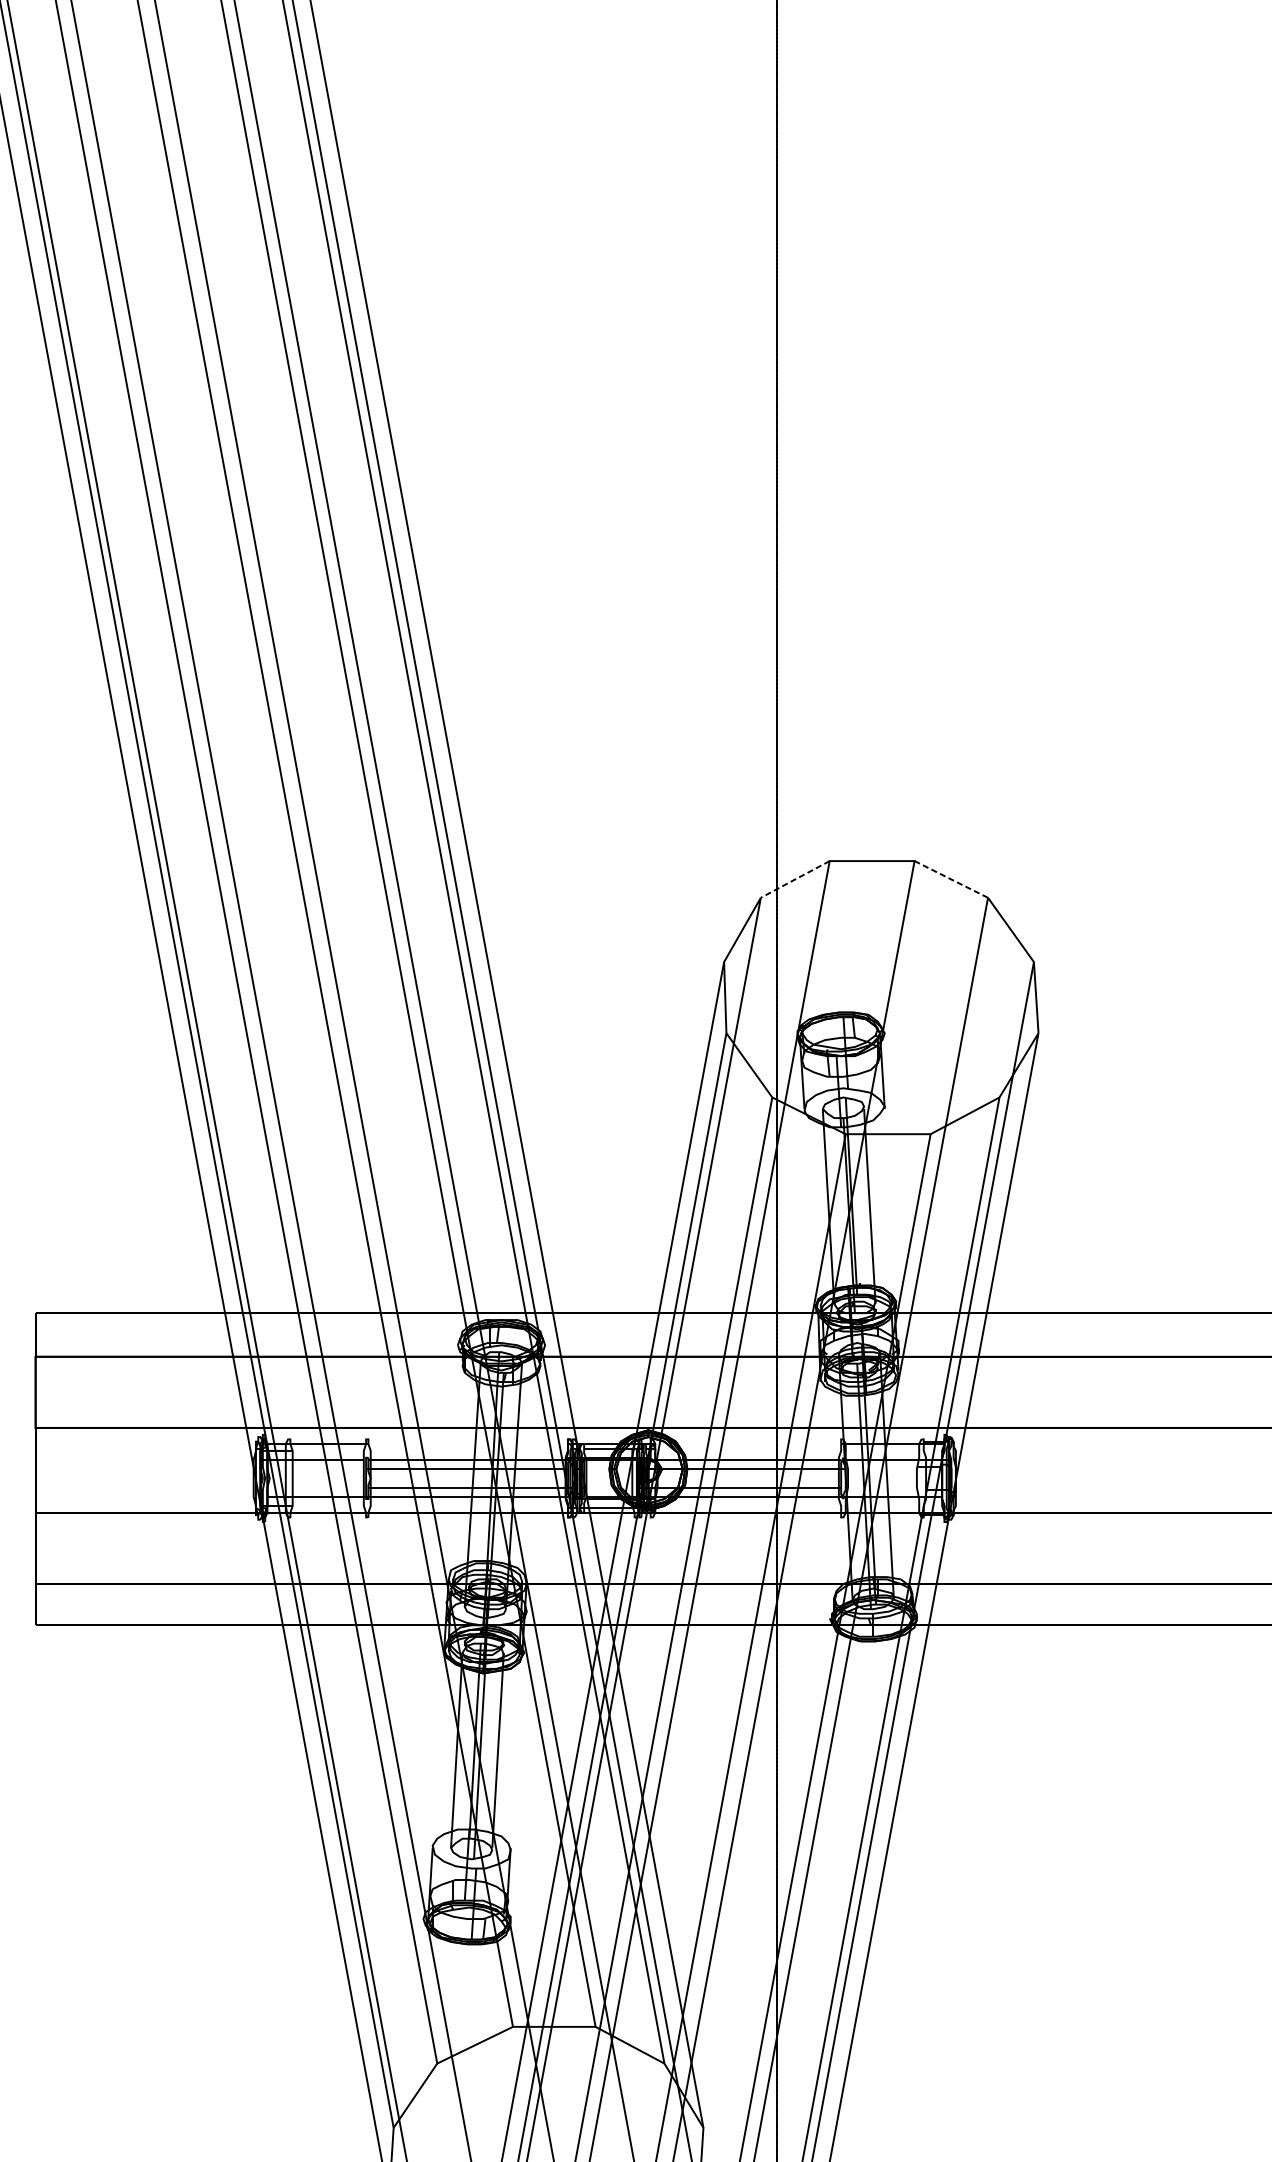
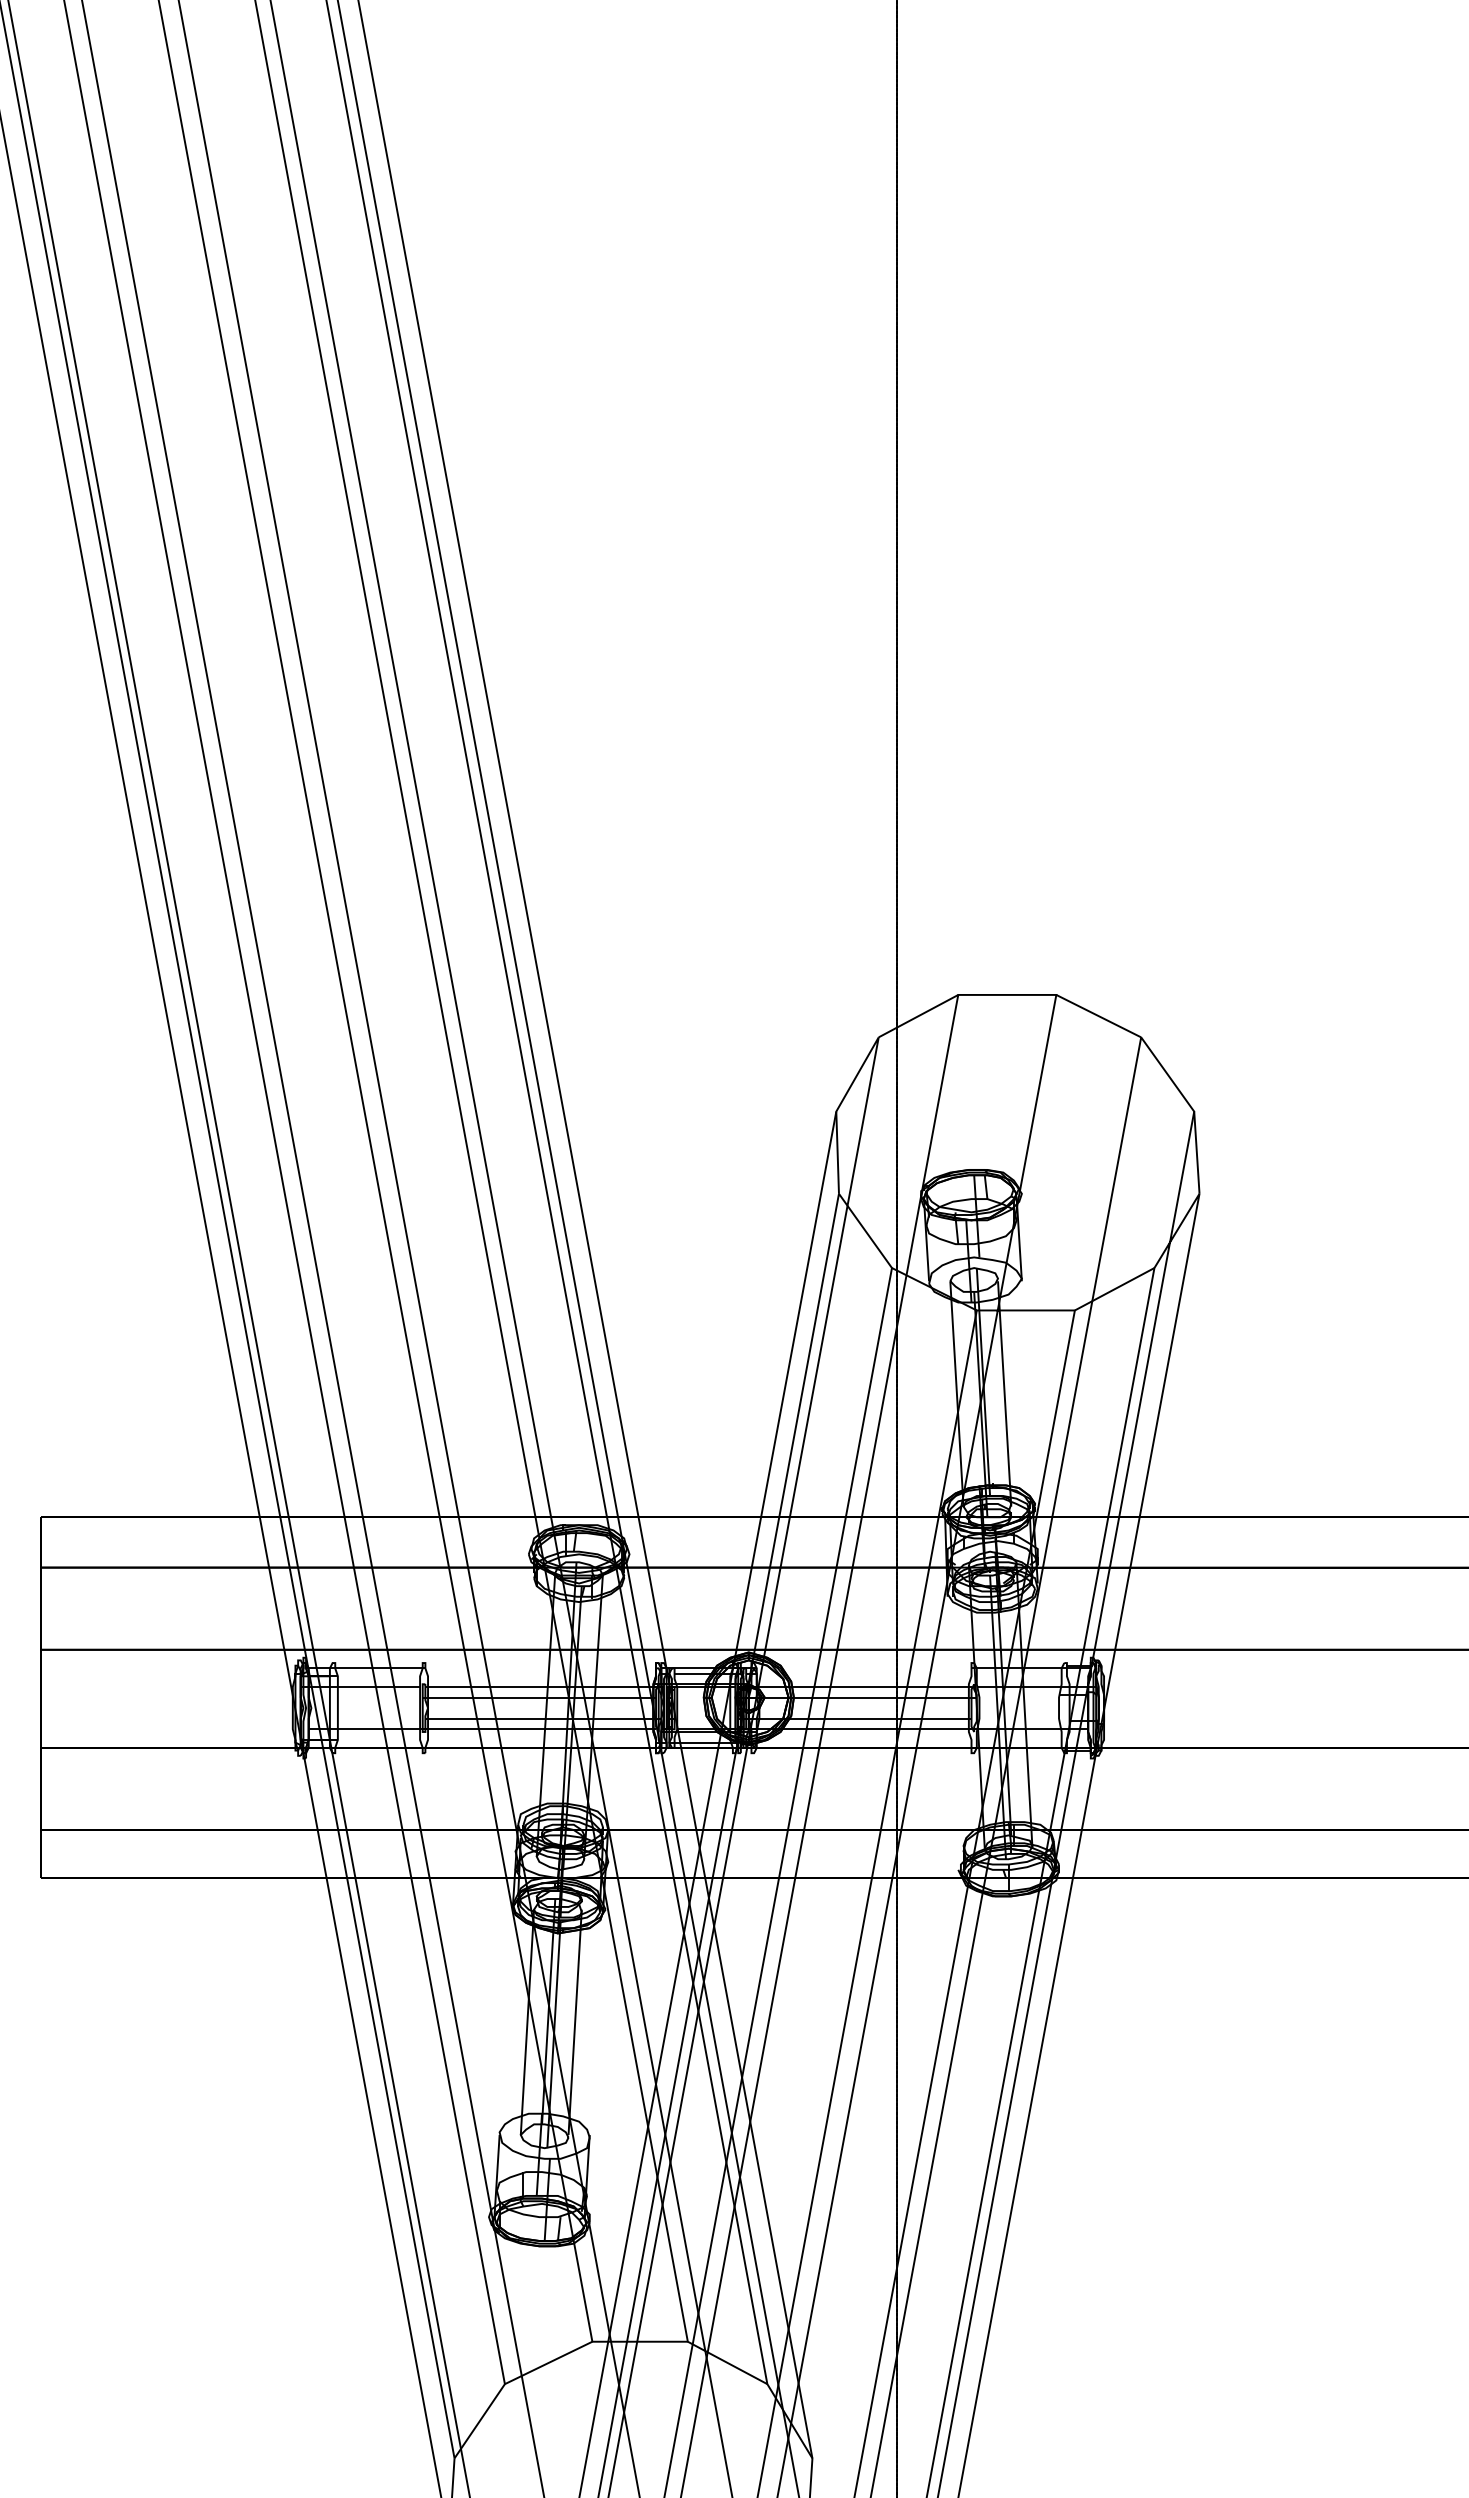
line: (951, 878) -> (1098, 1015), dashed -> solid
line: (795, 879) -> (918, 1016), dashed -> solid

